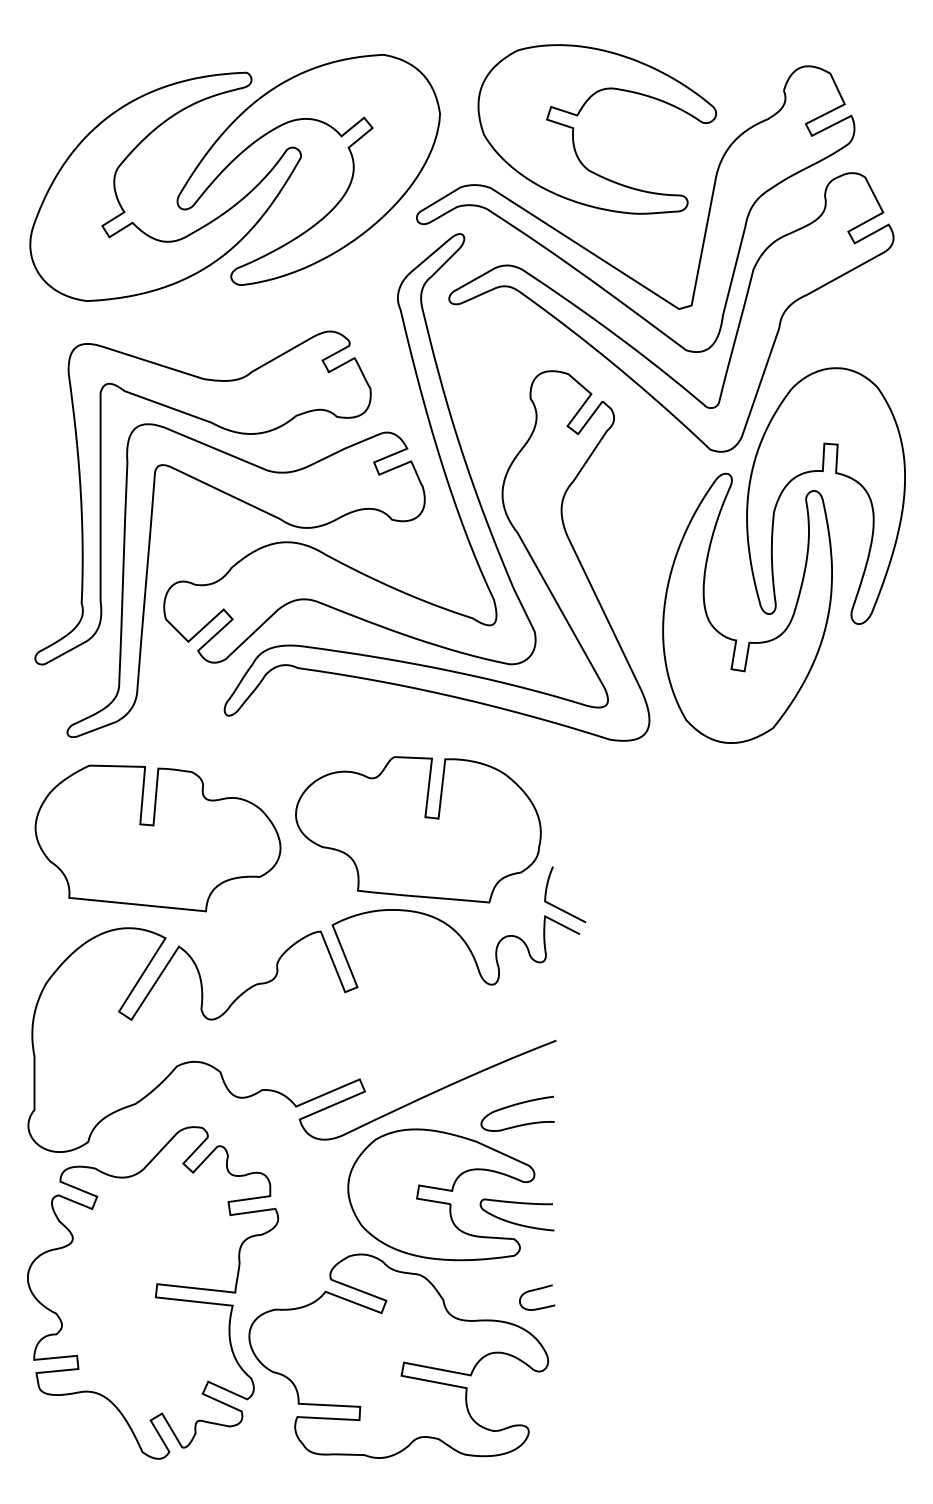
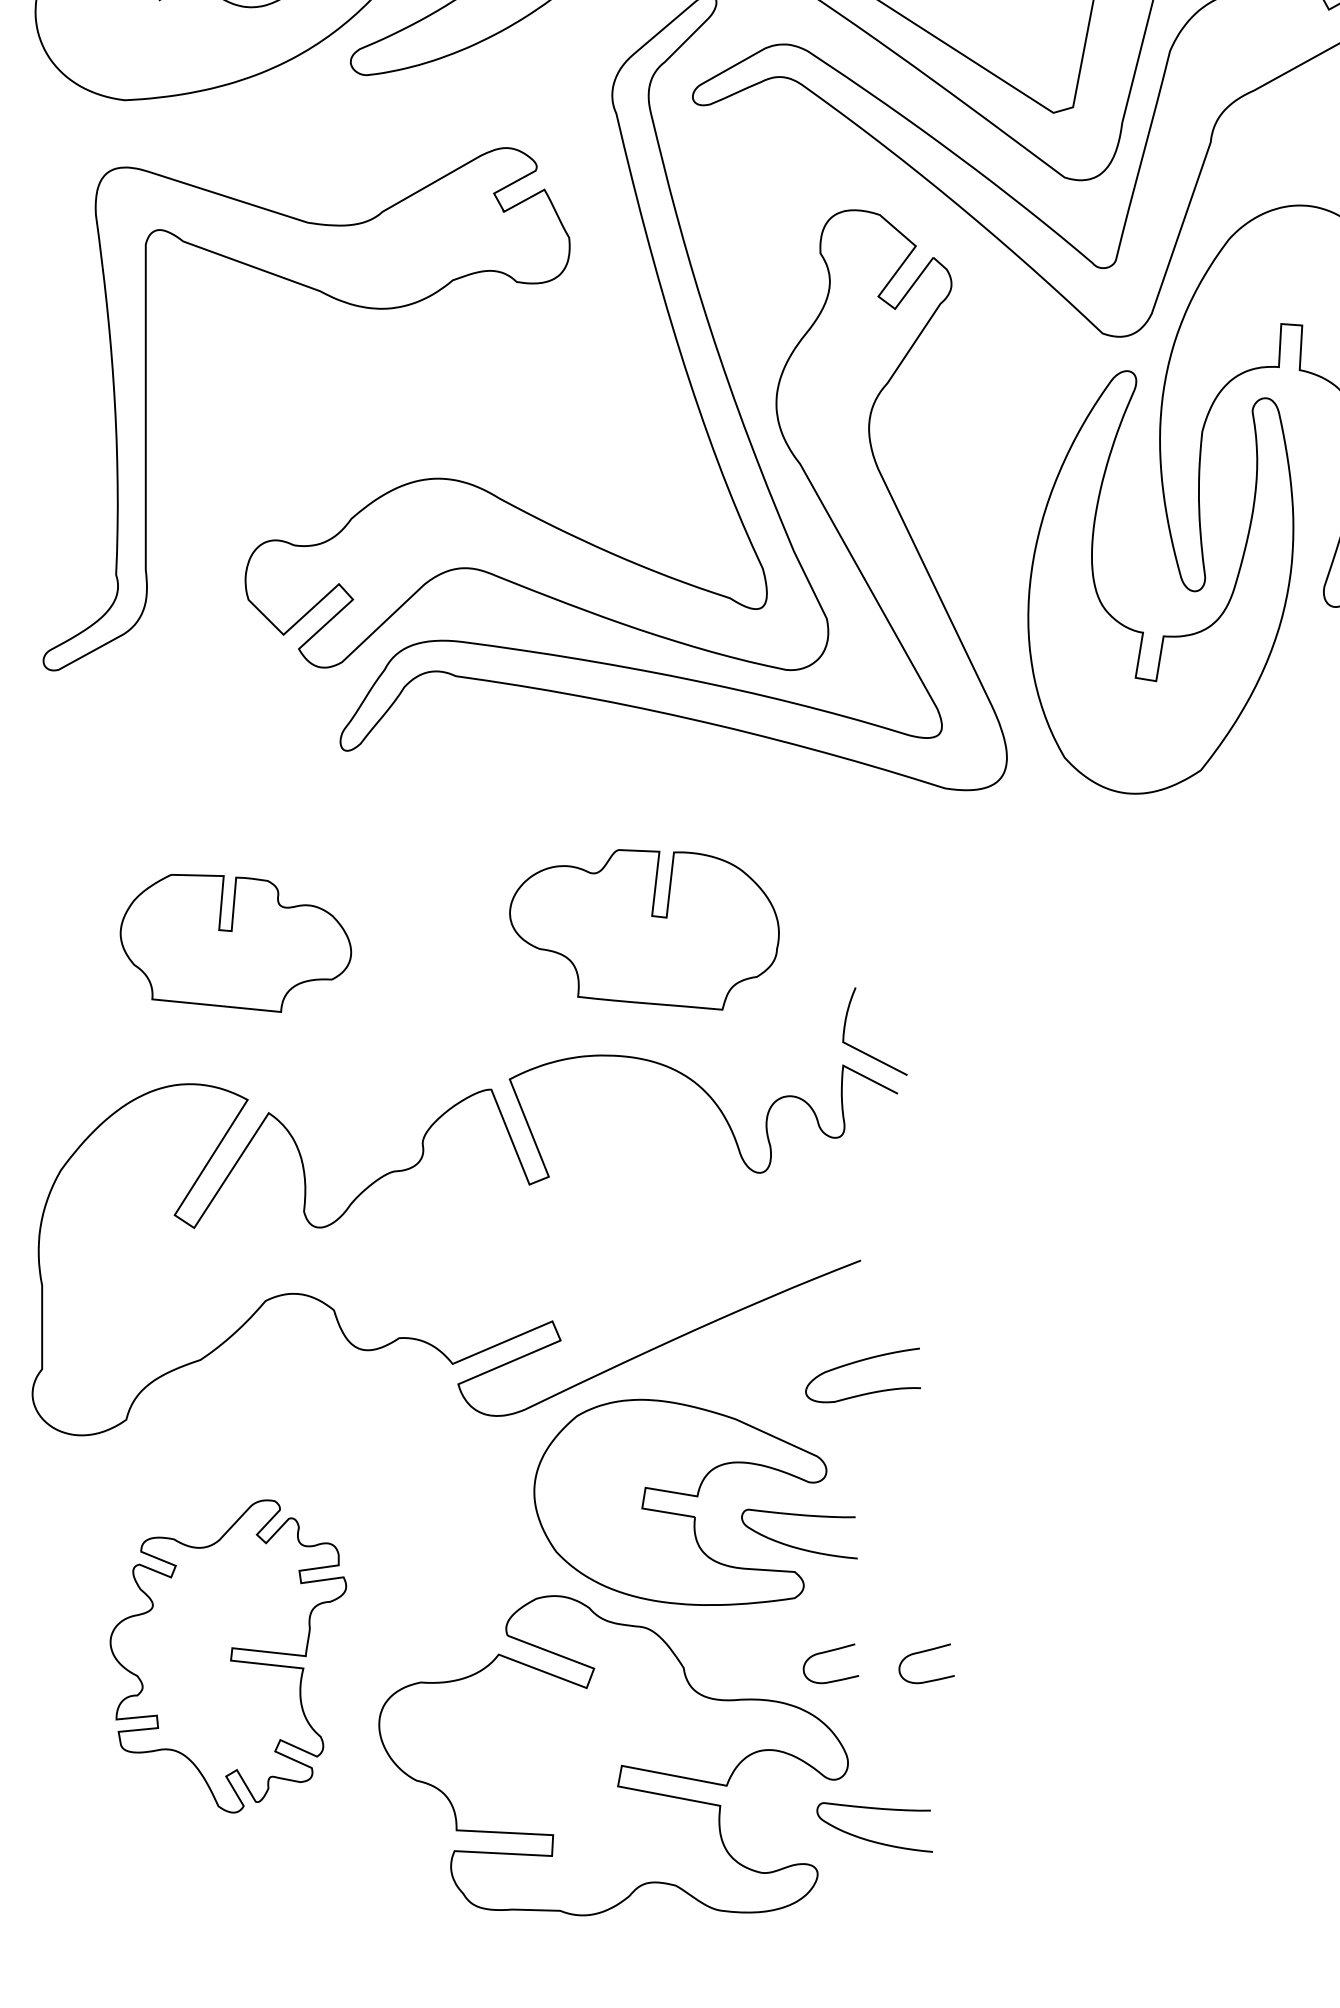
part: (281, 521) -> (429, 446), removed
part: (418, 829) -> (644, 929), size x0.7
part: (157, 838) -> (235, 943), size x0.6
curve: (516, 1105) -> (861, 1362), moved
curve: (598, 1290) -> (926, 1652), added
part: (153, 1292) -> (228, 1655), size x0.6
curve: (563, 1409) -> (872, 1839), added

